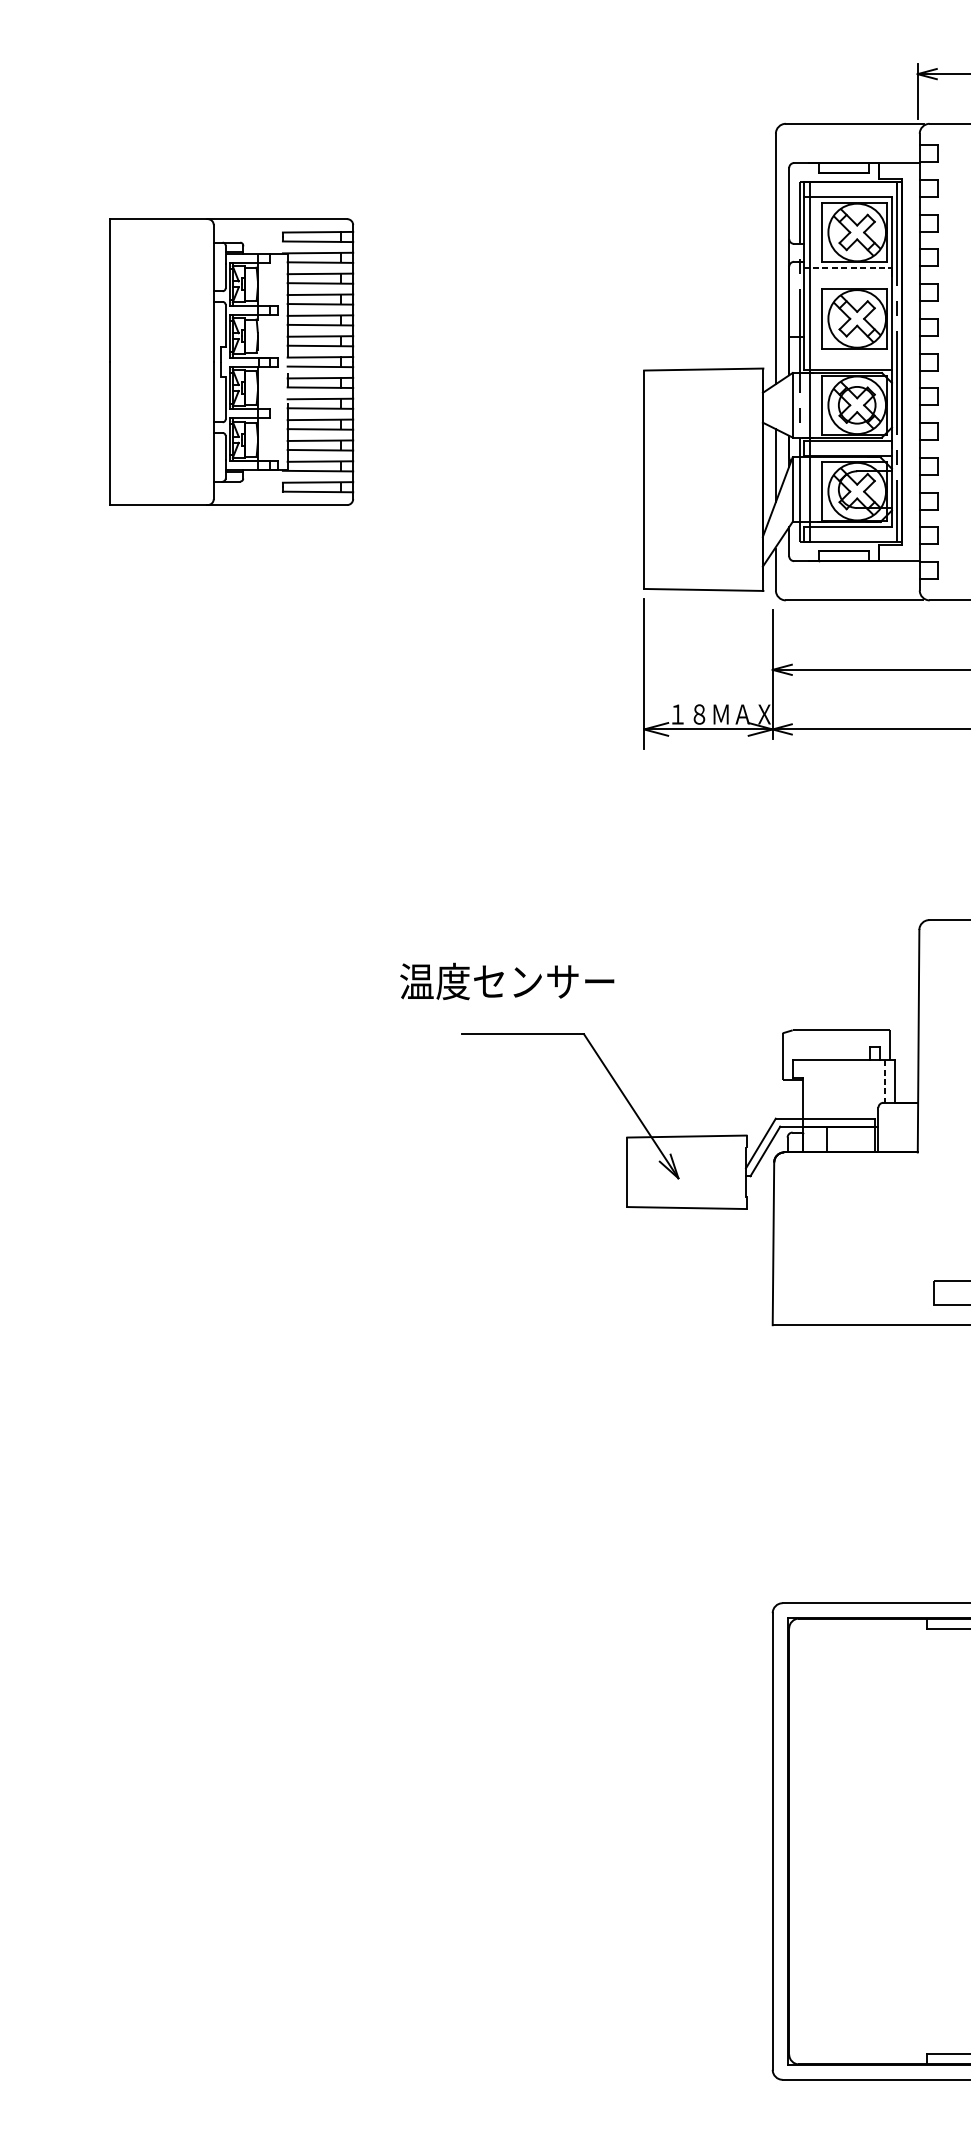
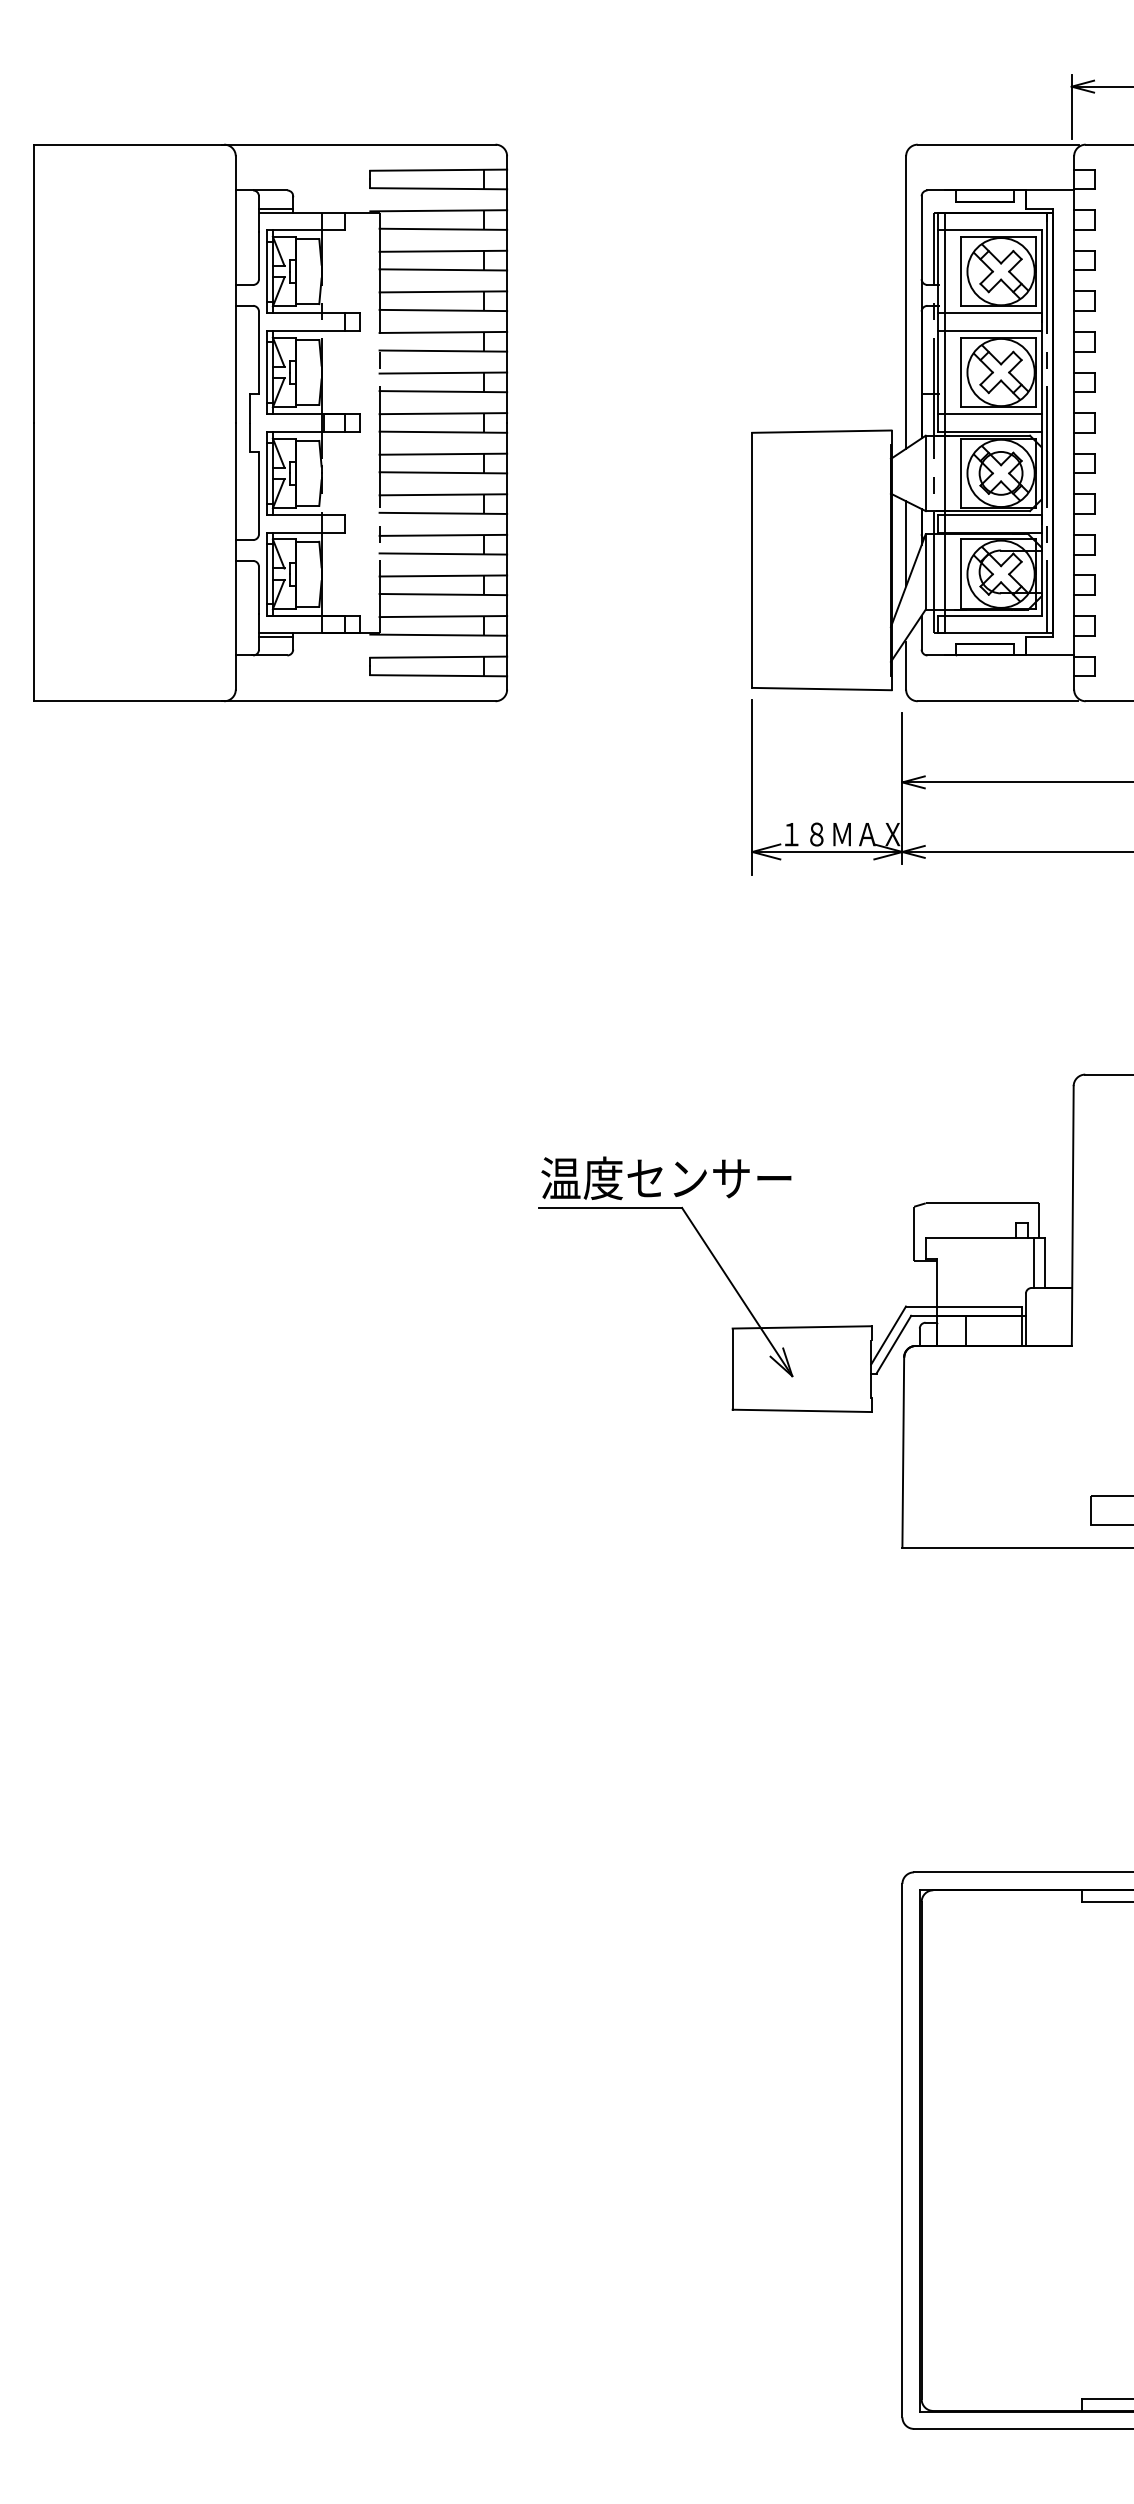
line: (848, 268) -> (990, 313), dashed -> solid
line: (847, 282) -> (989, 330), added
line: (847, 354) -> (989, 414), added
part: (231, 361) -> (270, 422), size x1.67
text: (507, 980) -> (666, 1177), moved
line: (884, 1081) -> (1033, 1263), dashed -> solid

